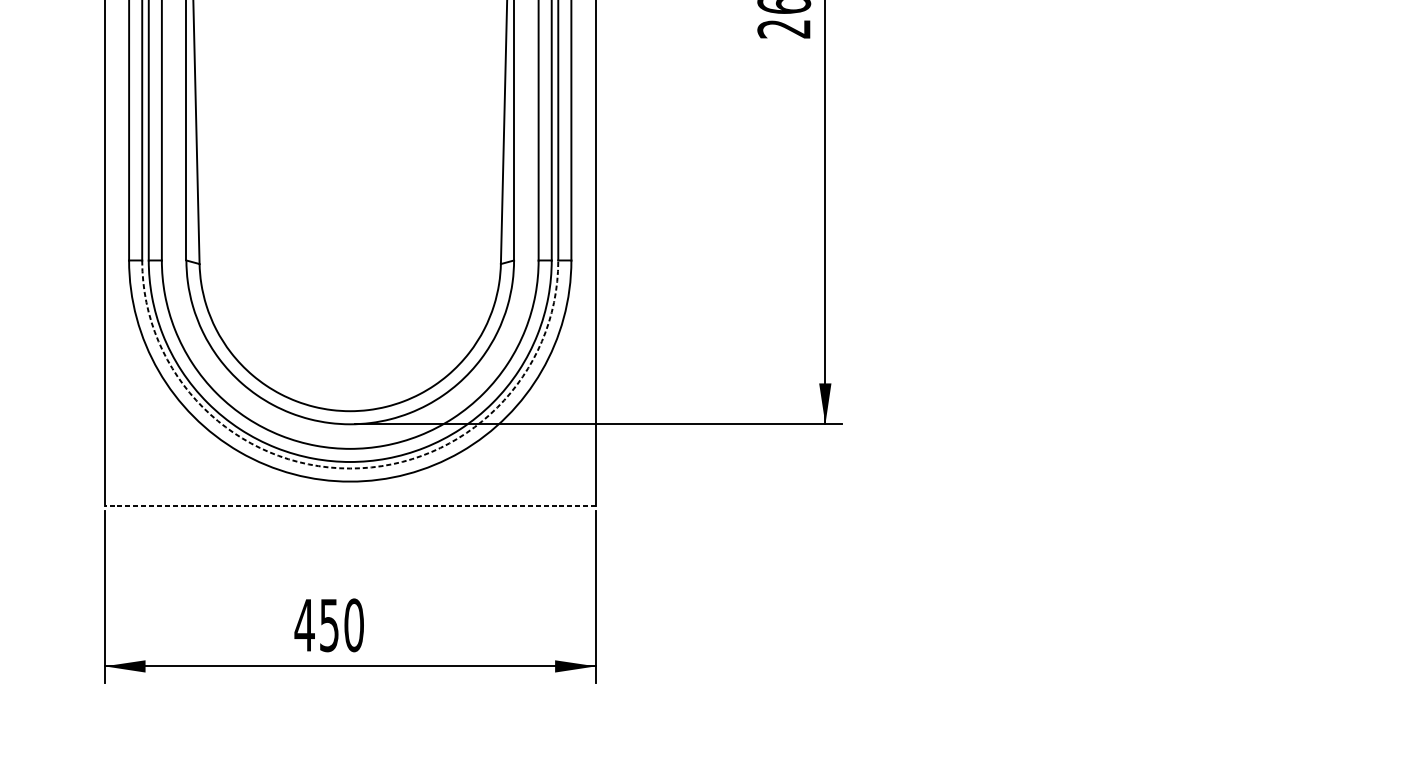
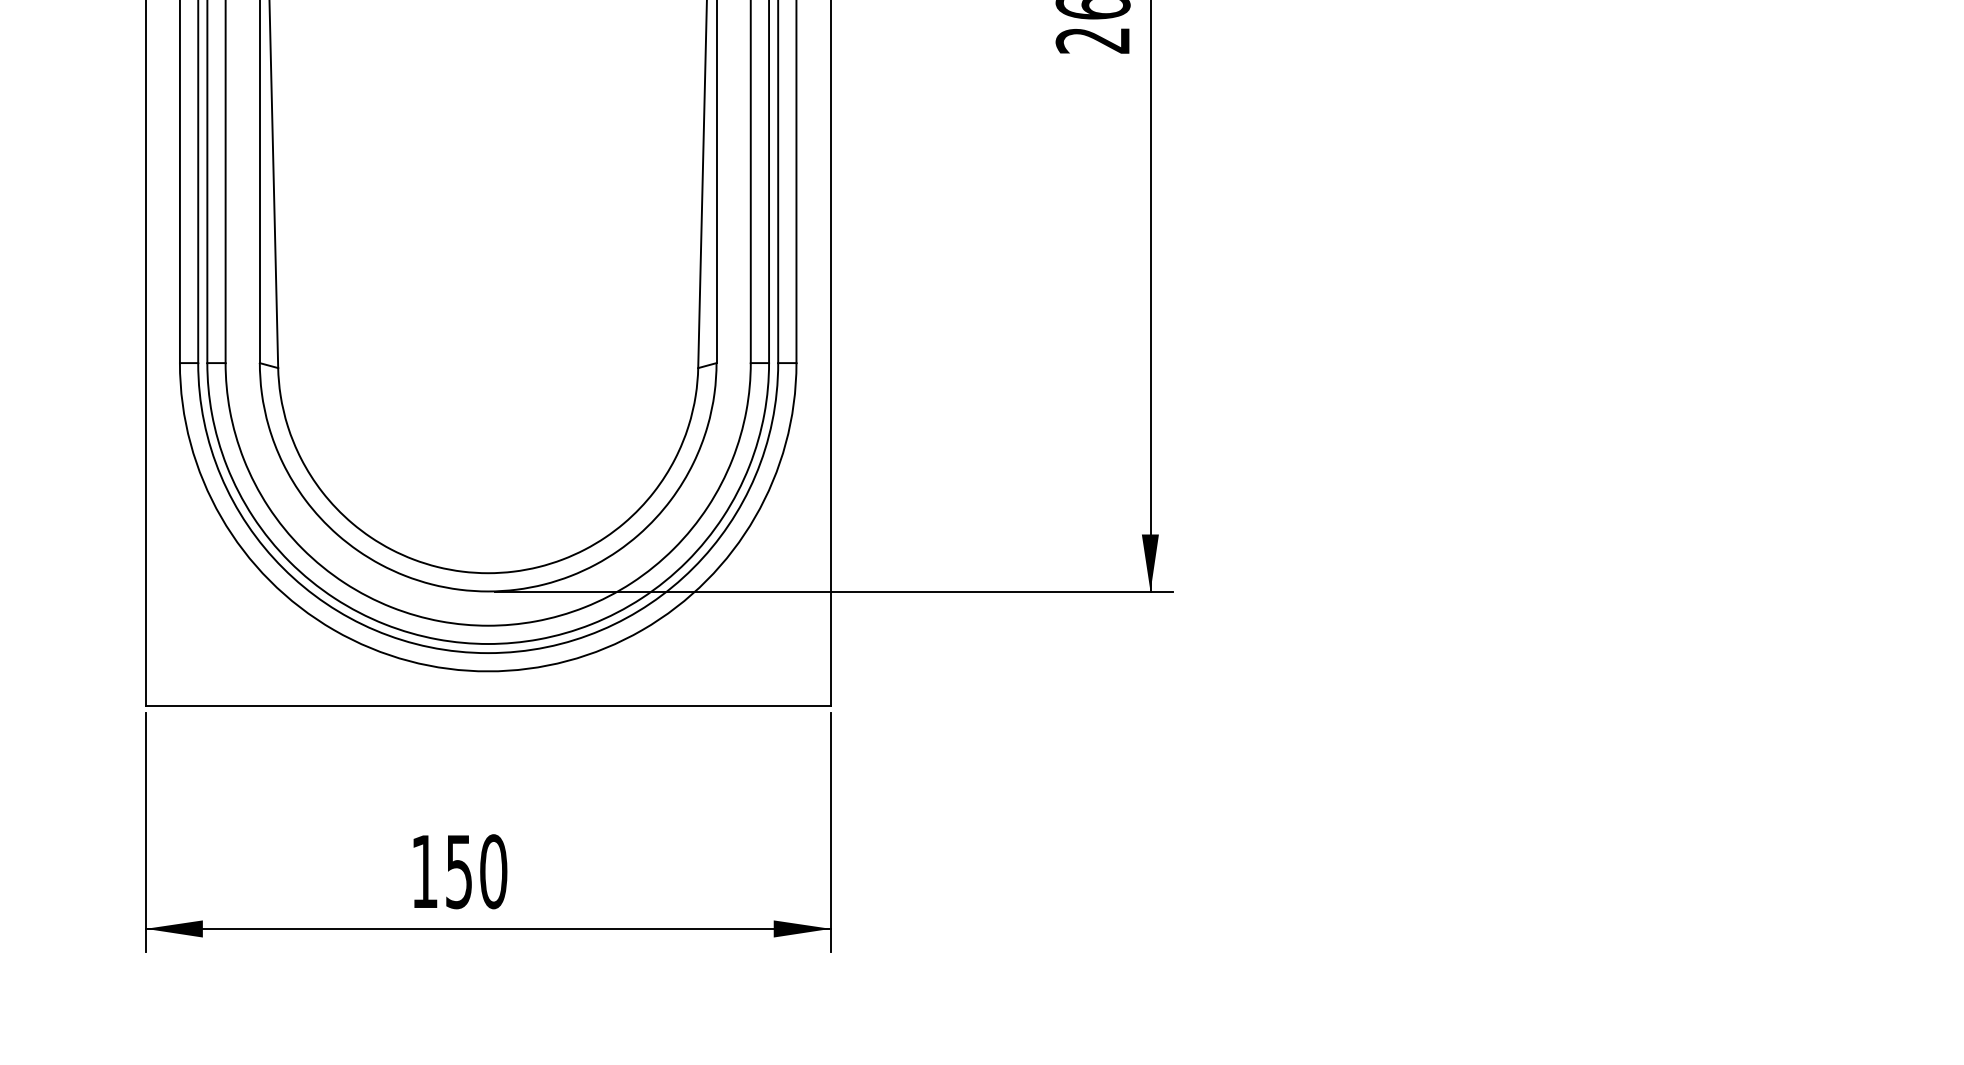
arc: (350, 468) -> (488, 653), dashed -> solid
line: (350, 506) -> (488, 705), dashed -> solid
text: (304, 625) -> (424, 871), 450 -> 150

